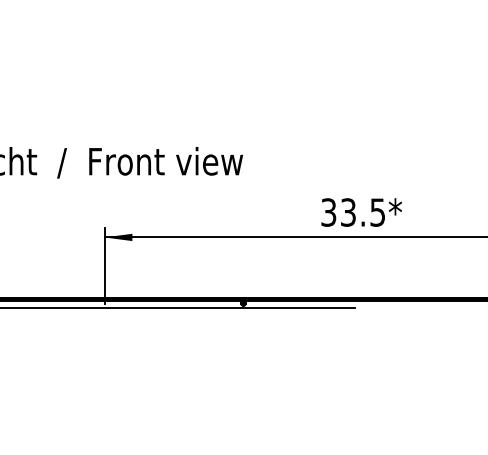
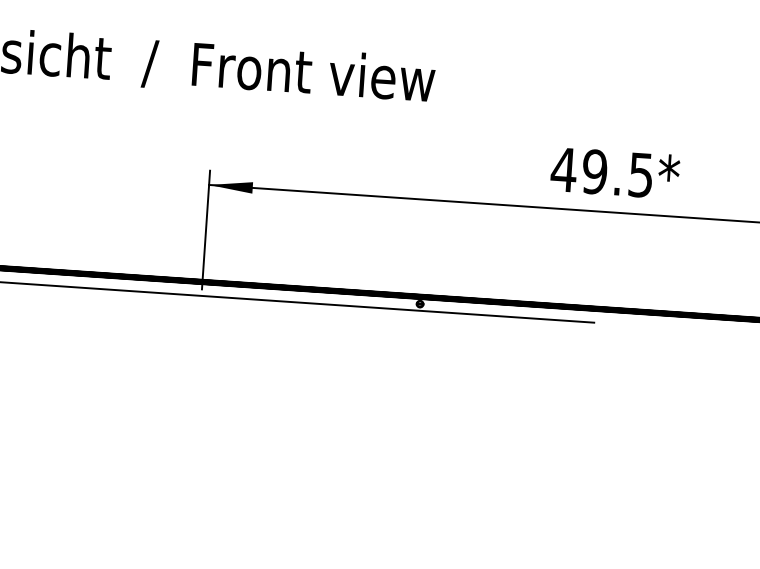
text: (338, 212) -> (579, 170), 33.5 -> 49.5

